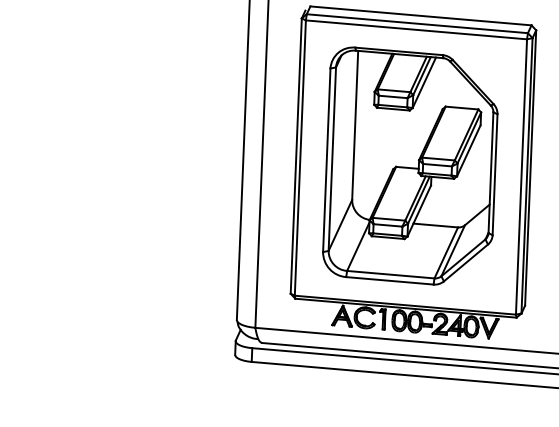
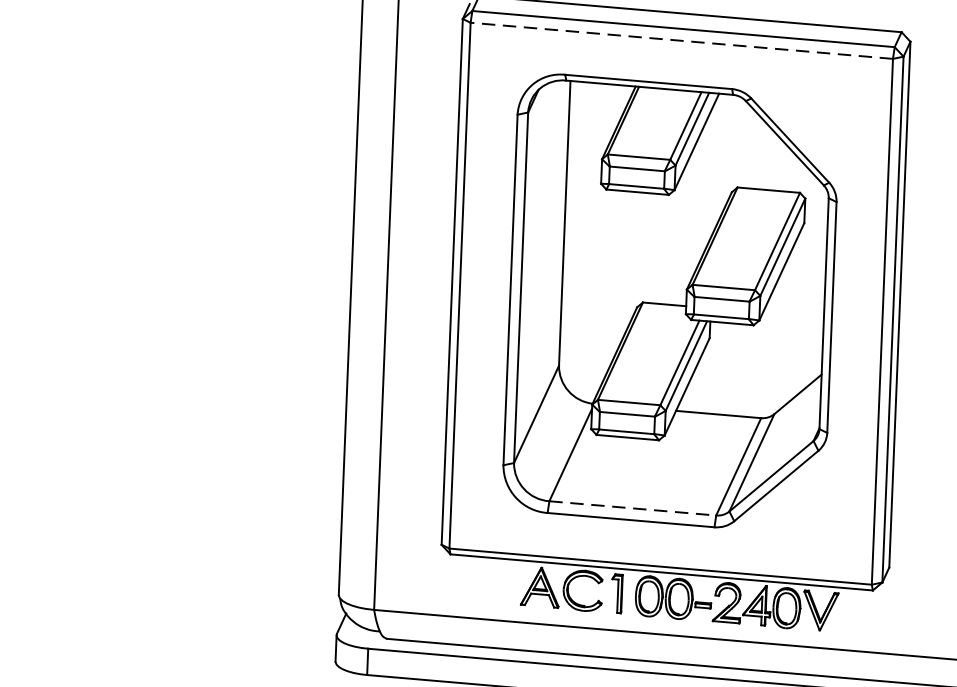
line: (416, 29) -> (681, 40), solid -> dashed
line: (390, 274) -> (632, 508), solid -> dashed

